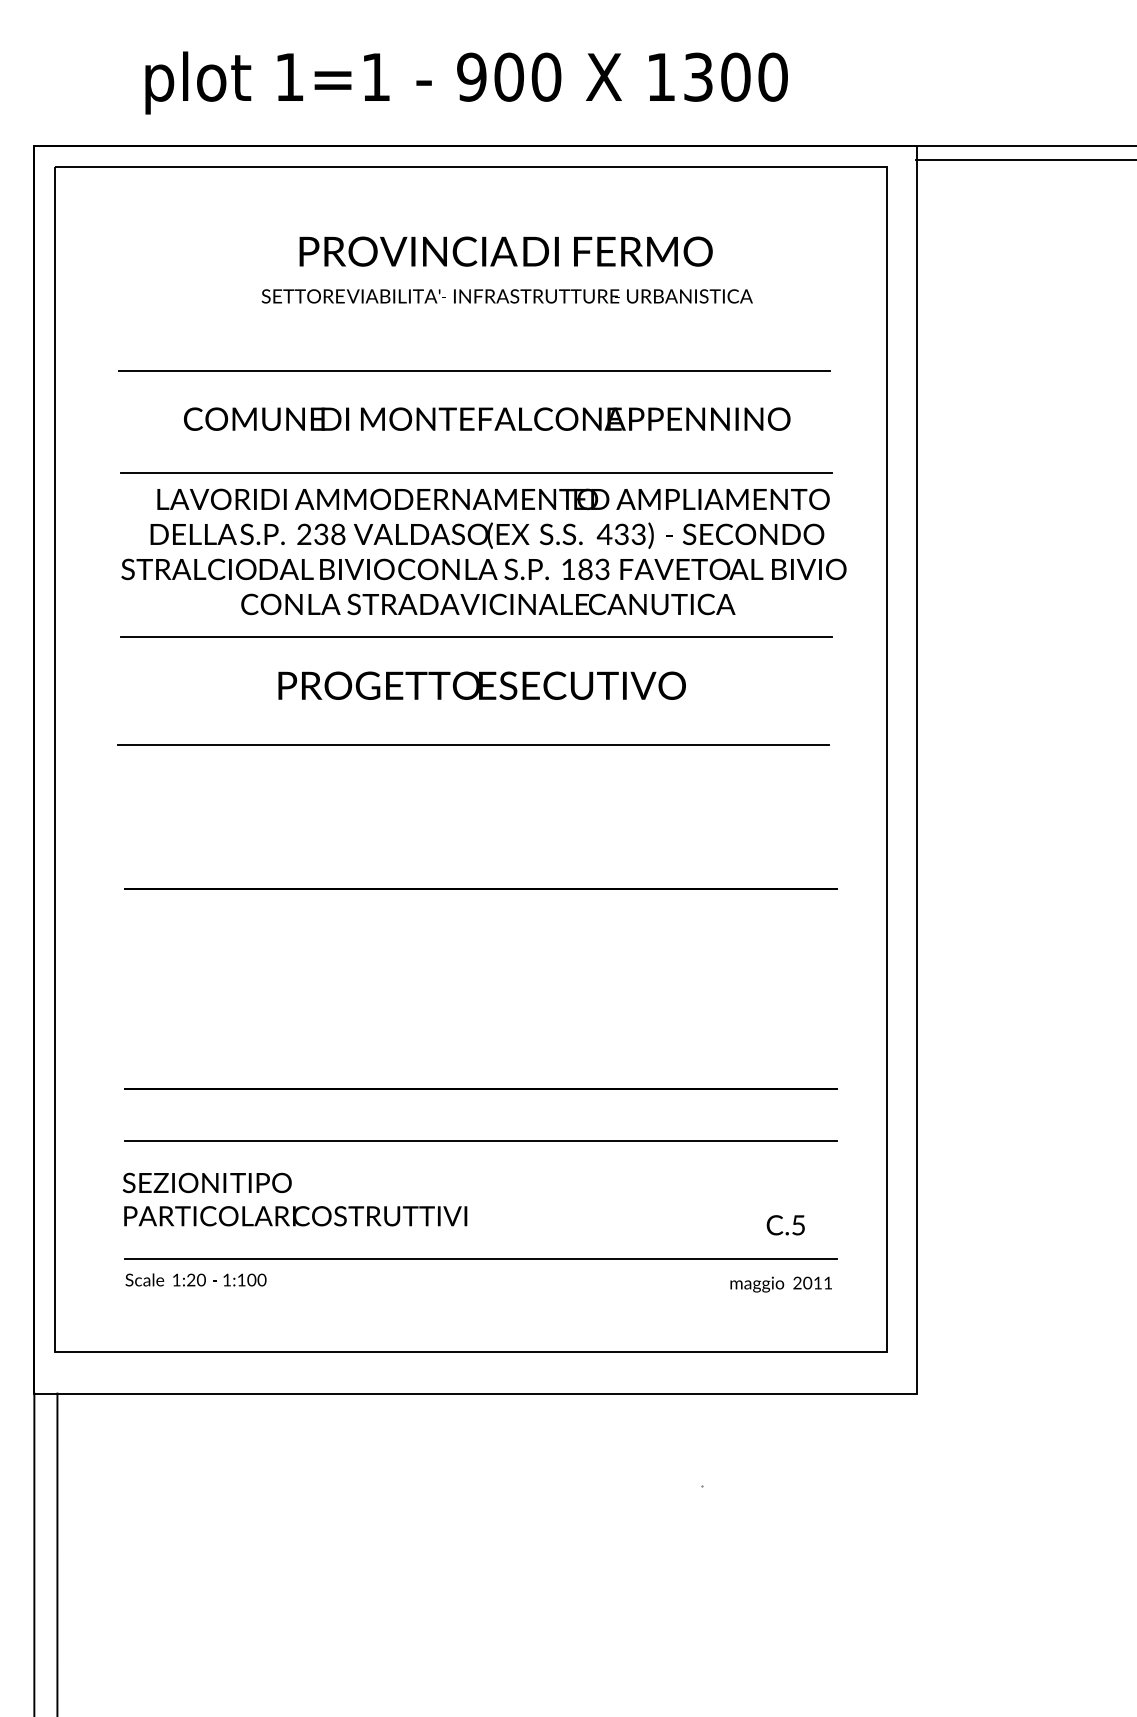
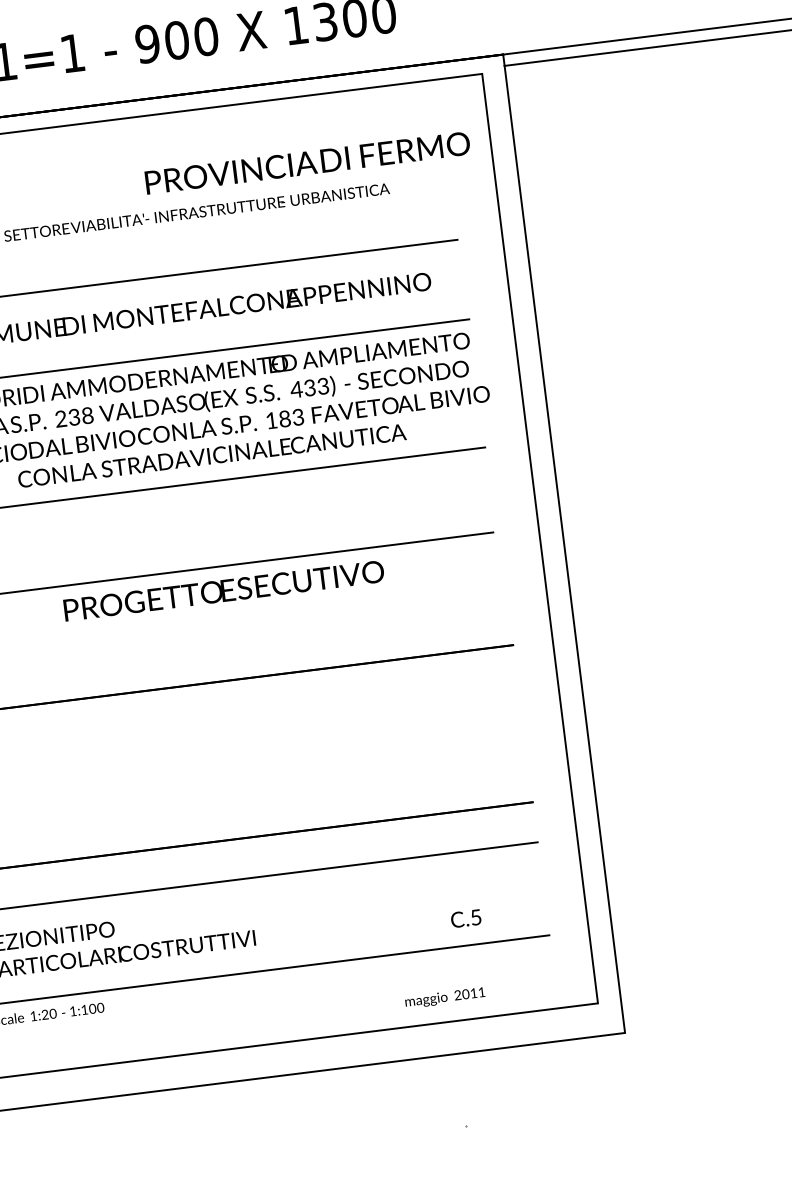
text: (505, 251) -> (307, 162), moved
text: (481, 685) -> (223, 590), moved
text: (785, 1225) -> (465, 918), moved
text: (780, 1284) -> (444, 998), moved

